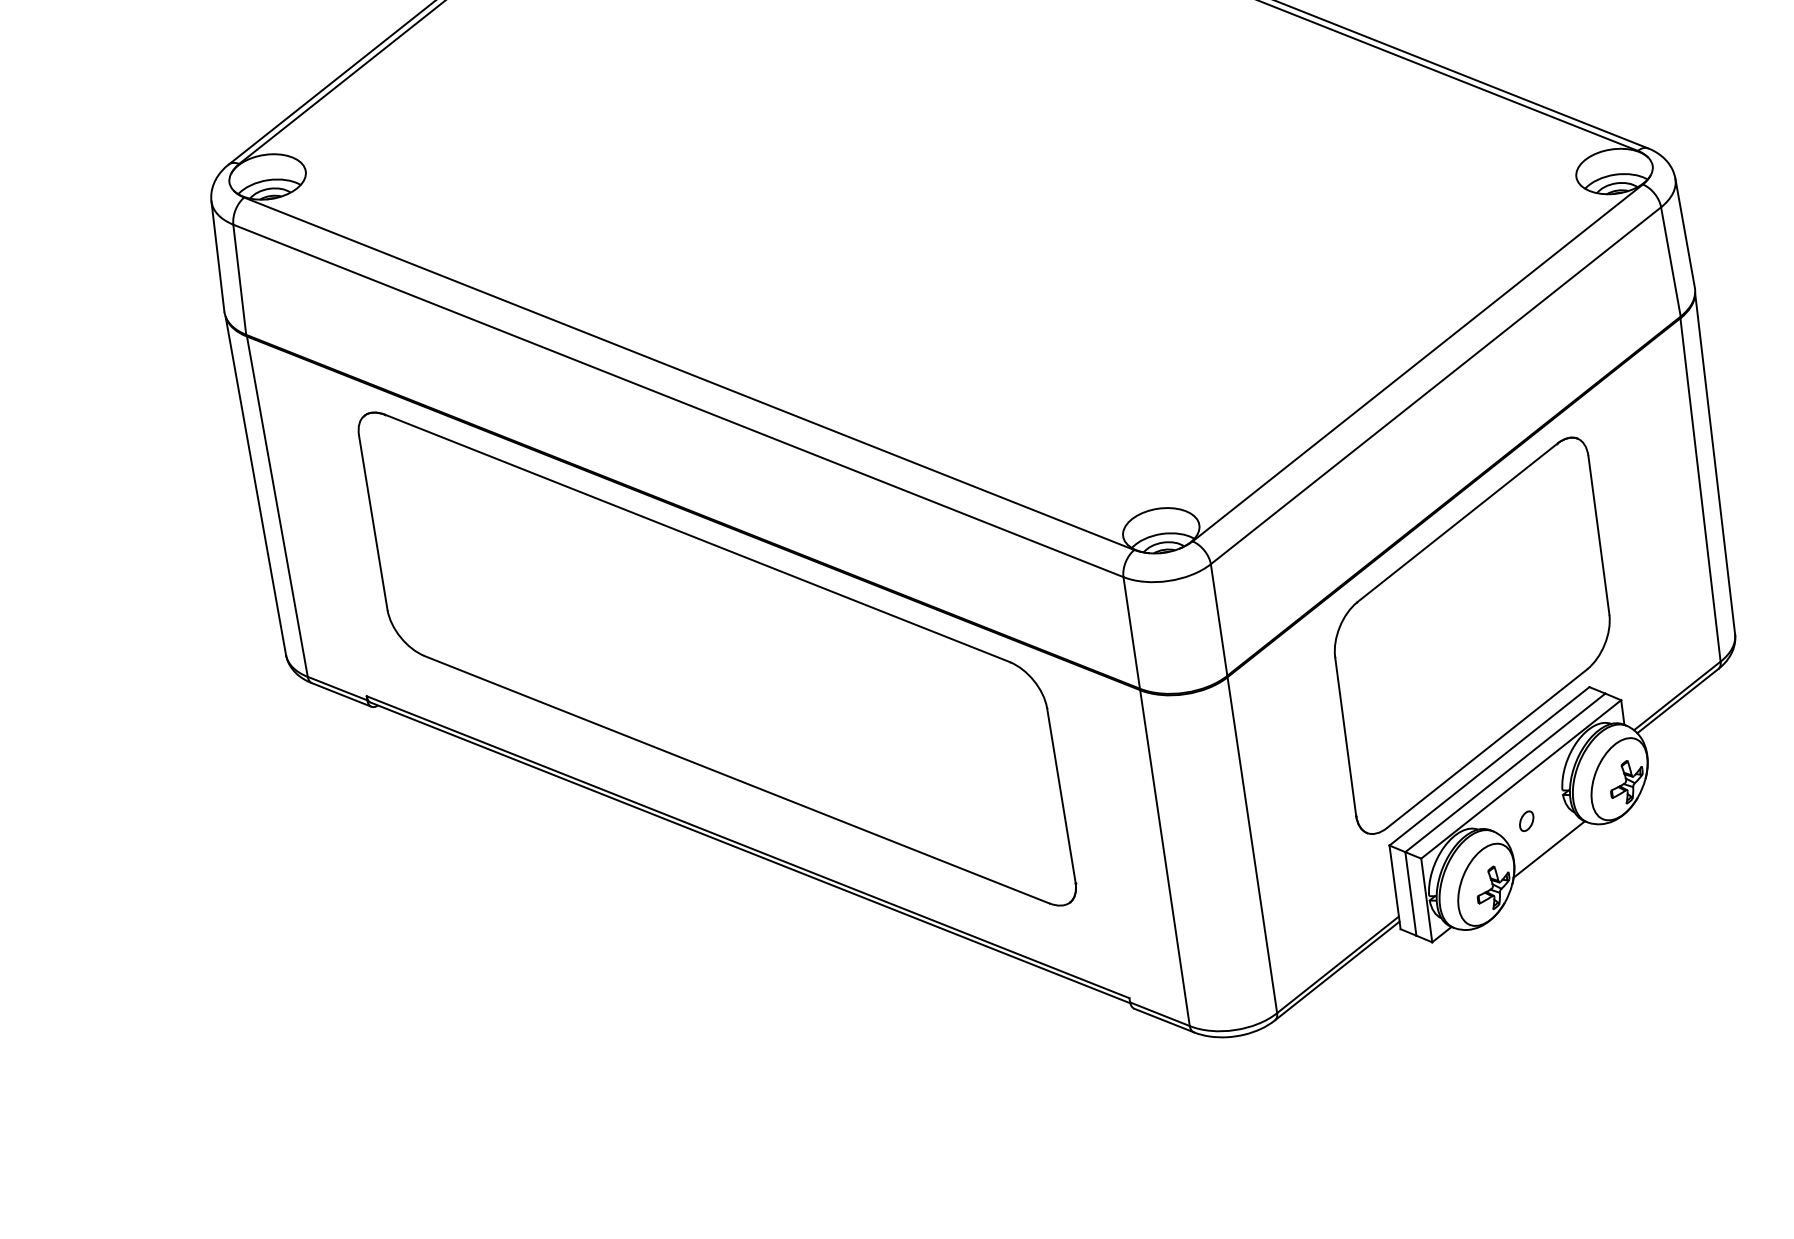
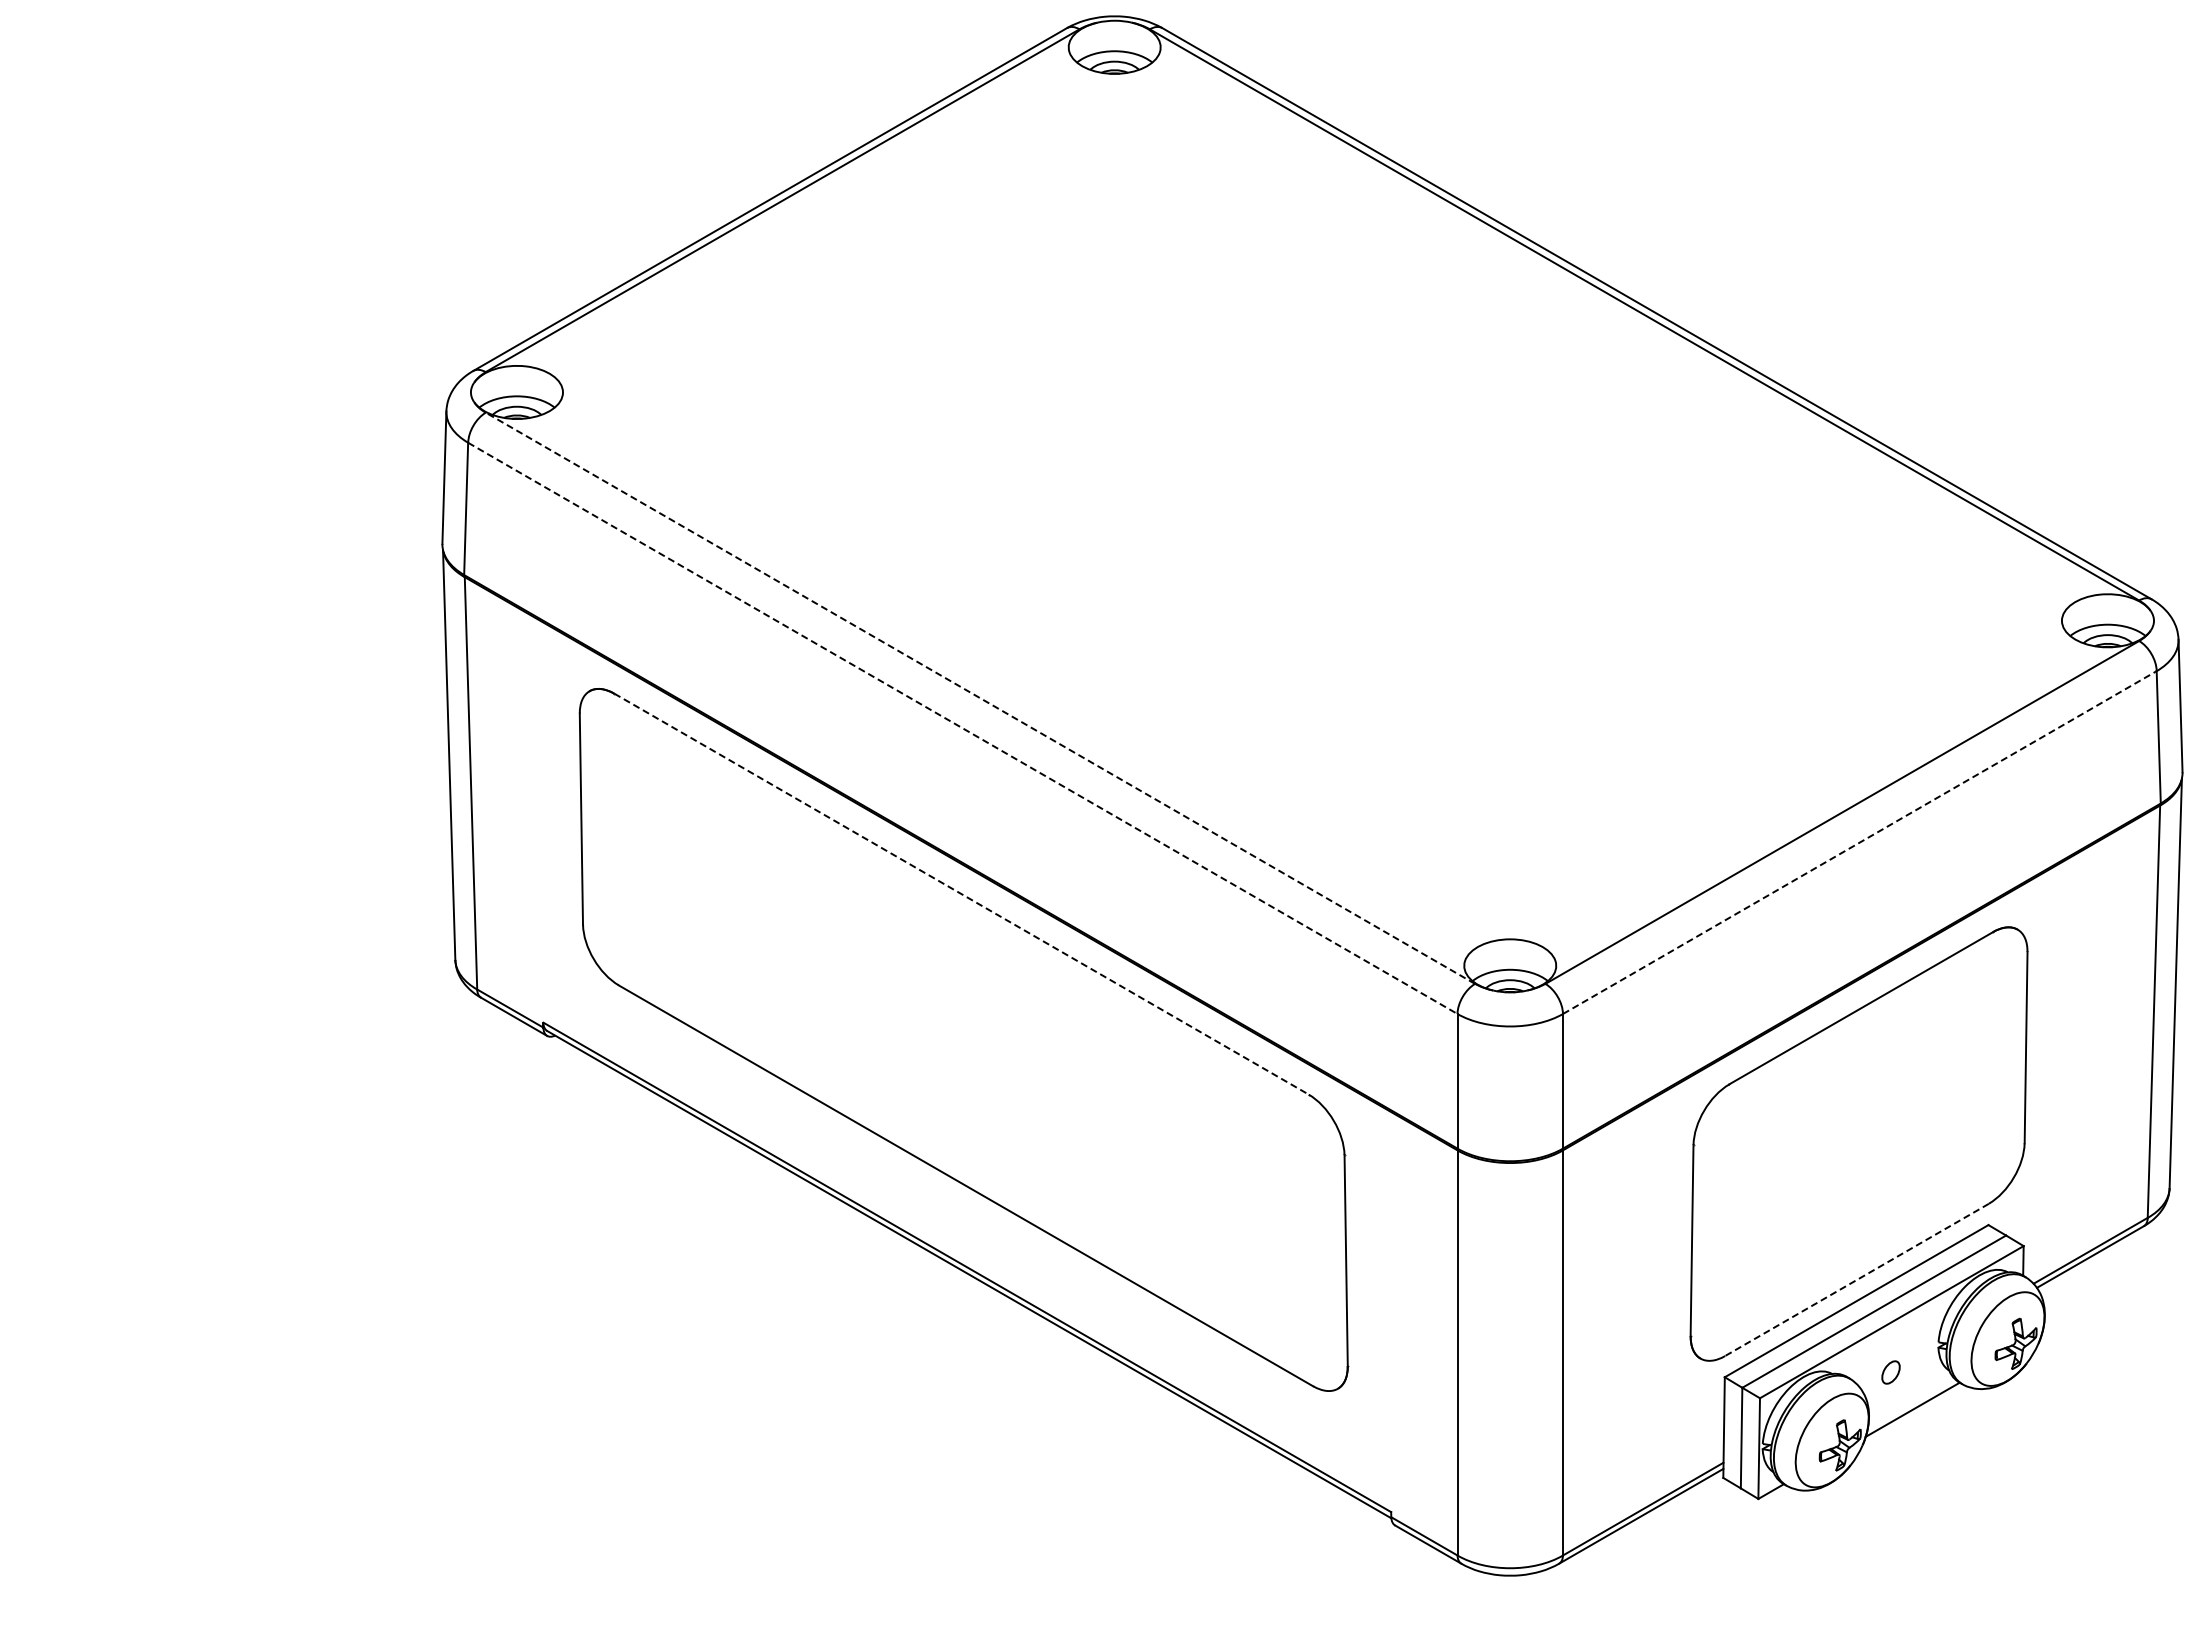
line: (689, 373) -> (980, 698), solid -> dashed
line: (1435, 385) -> (1859, 842), solid -> dashed
line: (678, 400) -> (963, 728), solid -> dashed
line: (697, 538) -> (961, 894), solid -> dashed
line: (1486, 749) -> (1856, 1280), solid -> dashed

